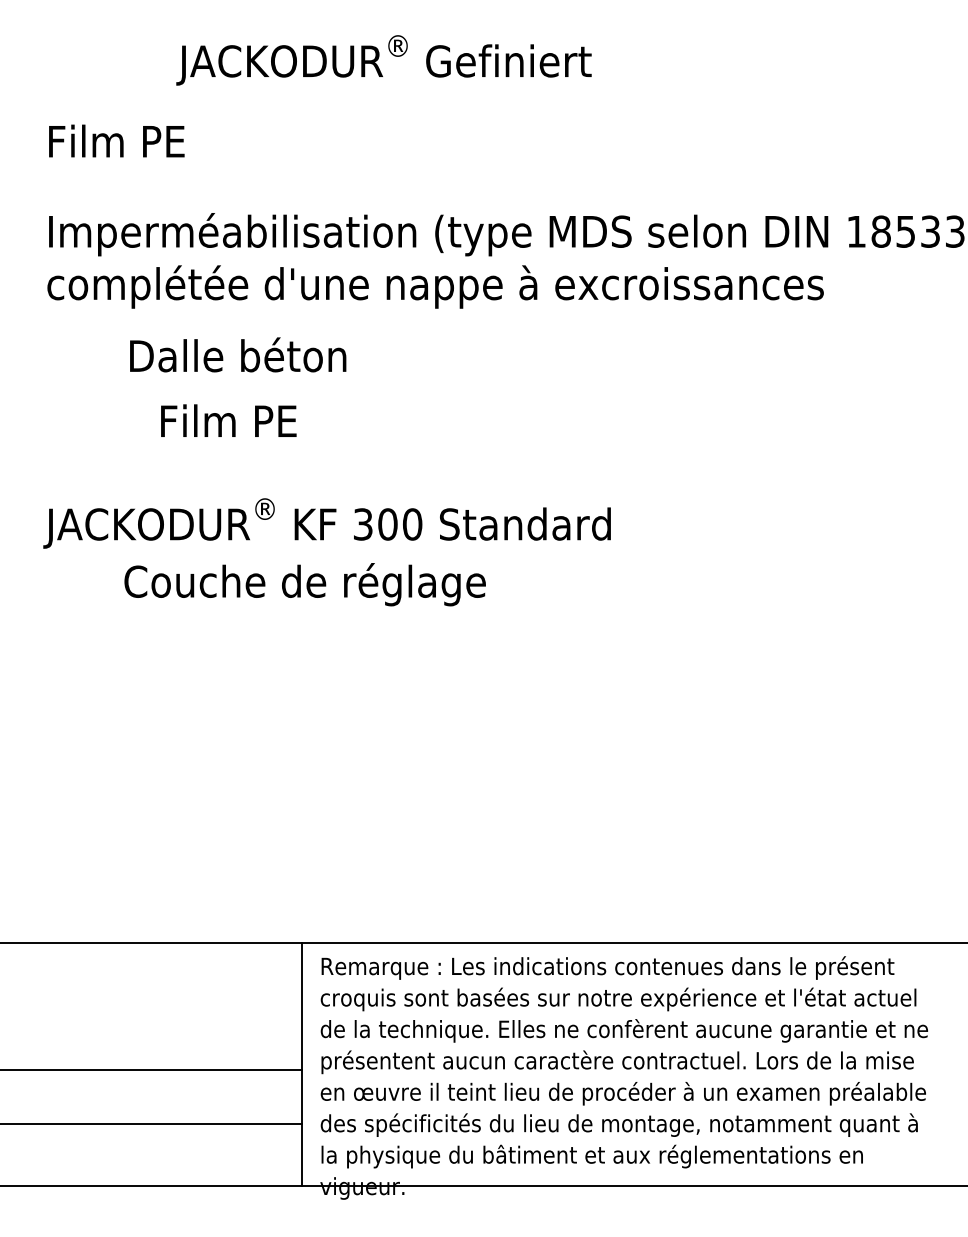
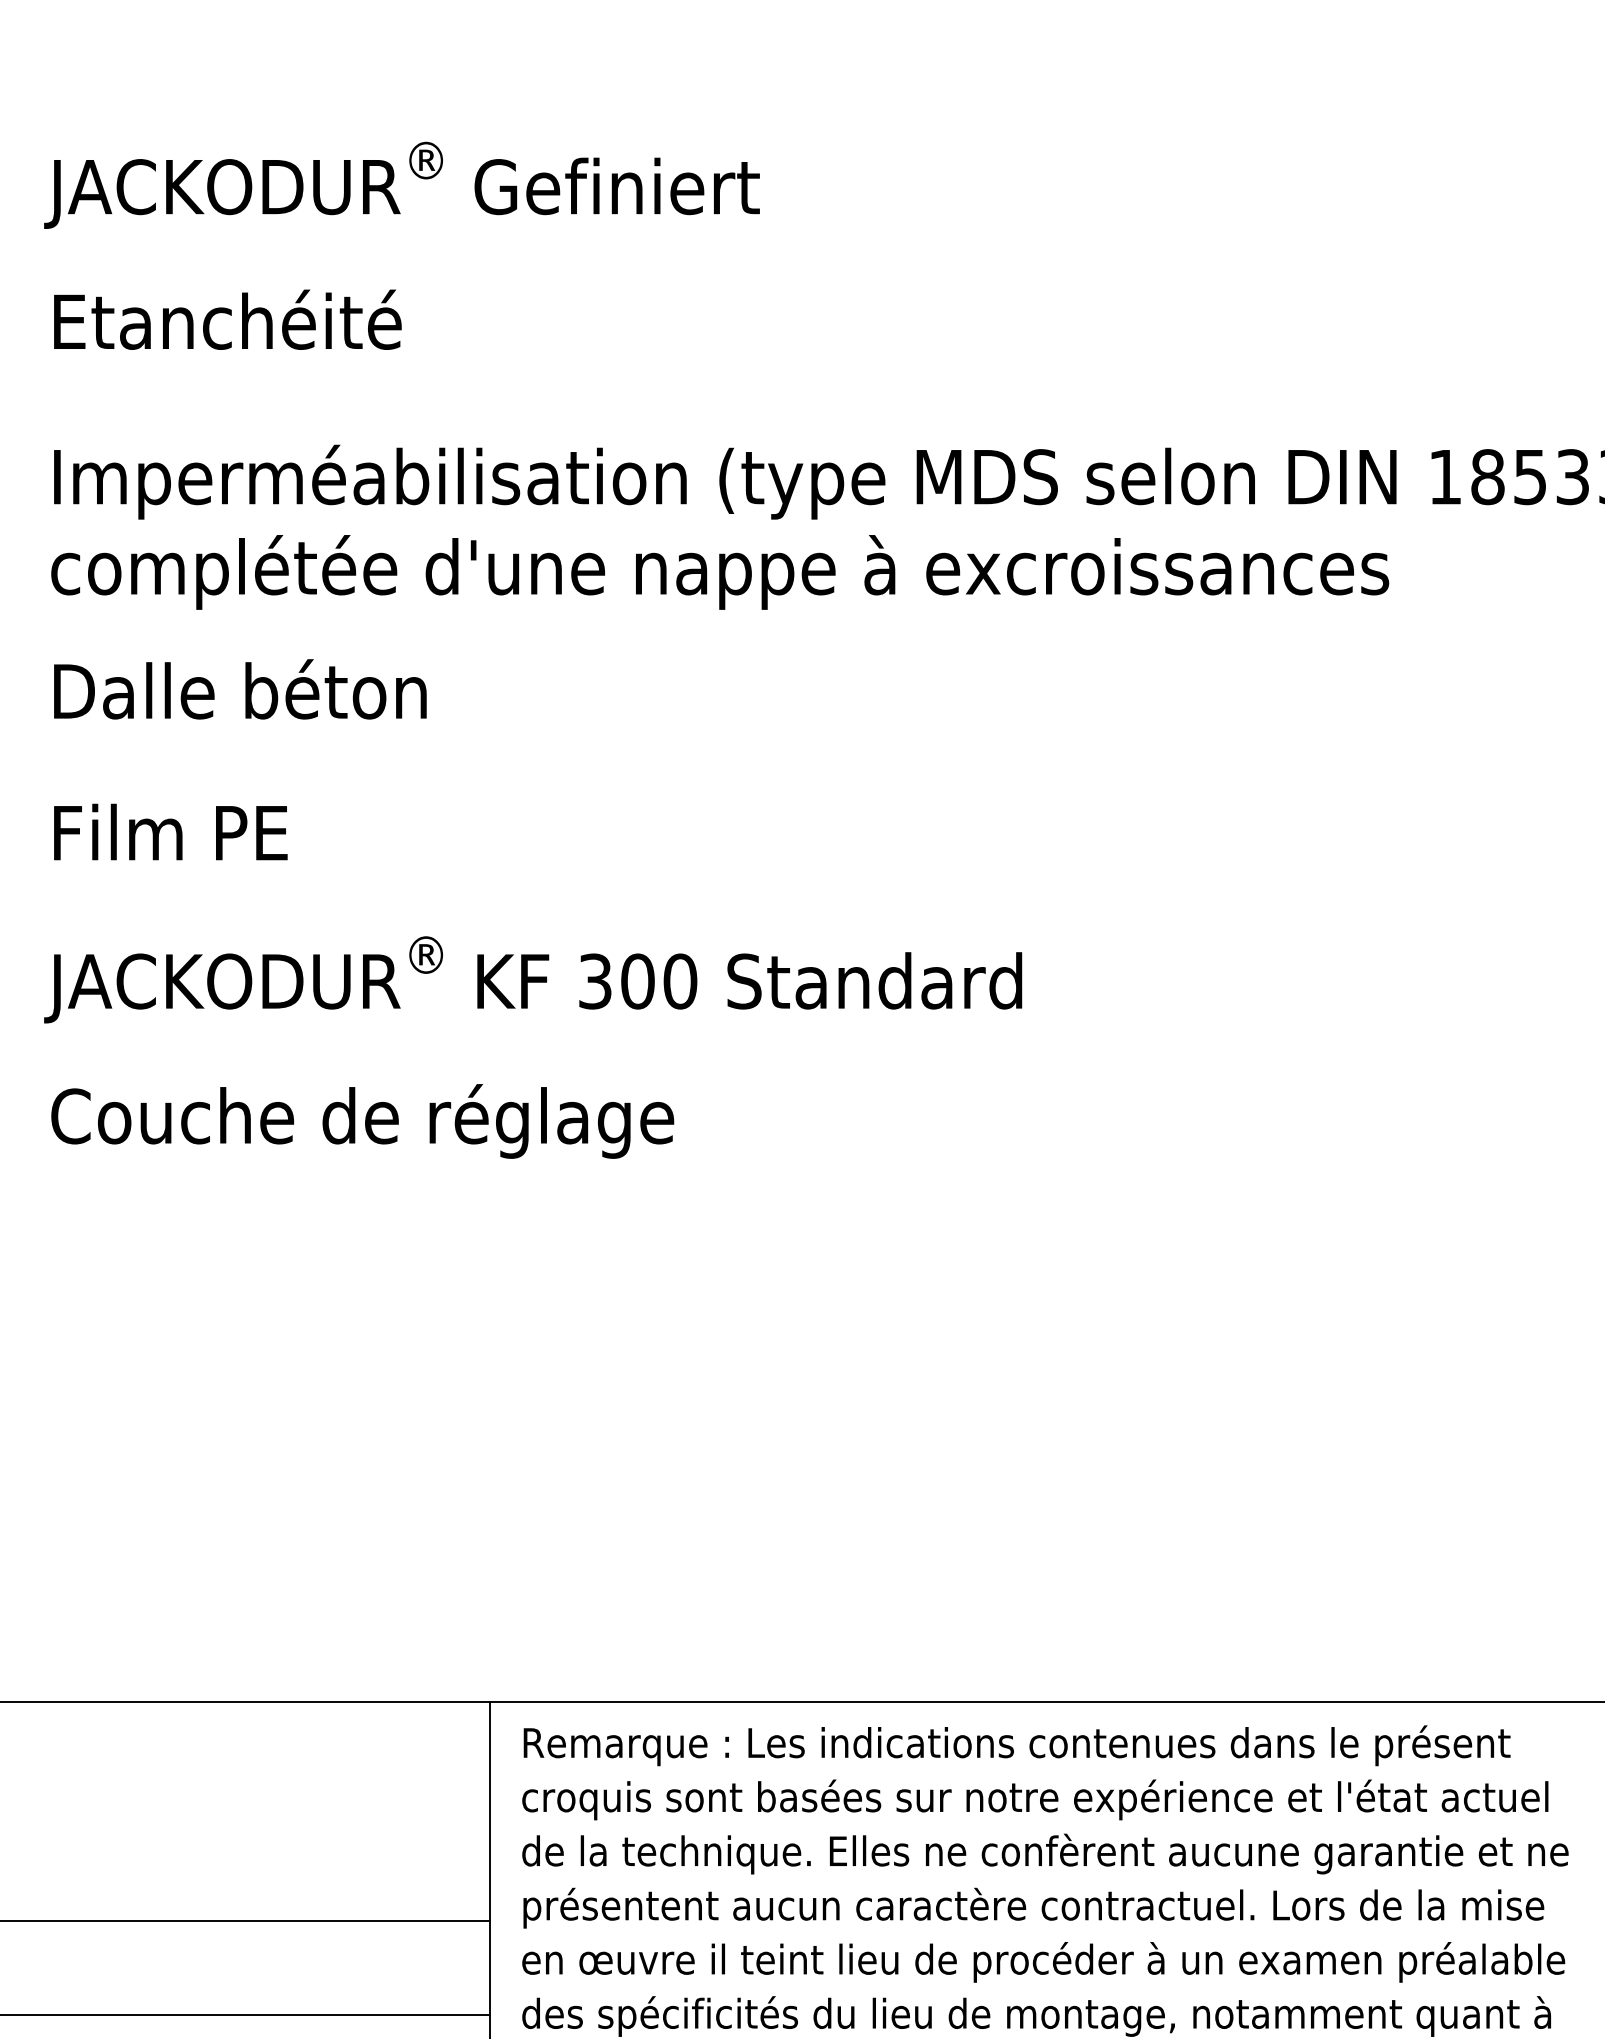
text: (383, 60) -> (401, 185), moved
text: (151, 139) -> (230, 318), Film PE -> Etanchéité
text: (238, 354) -> (240, 688), moved
text: (228, 420) -> (170, 831), moved
text: (304, 584) -> (361, 1121), moved

